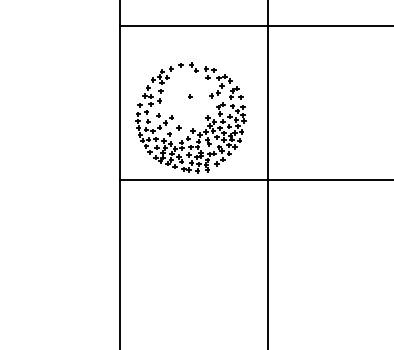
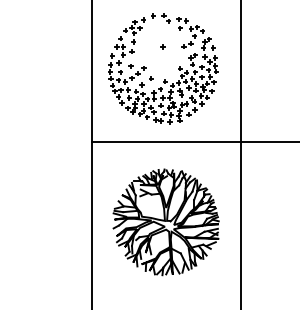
part: (192, 128) -> (164, 79), moved
part: (193, 259) -> (165, 222), added

